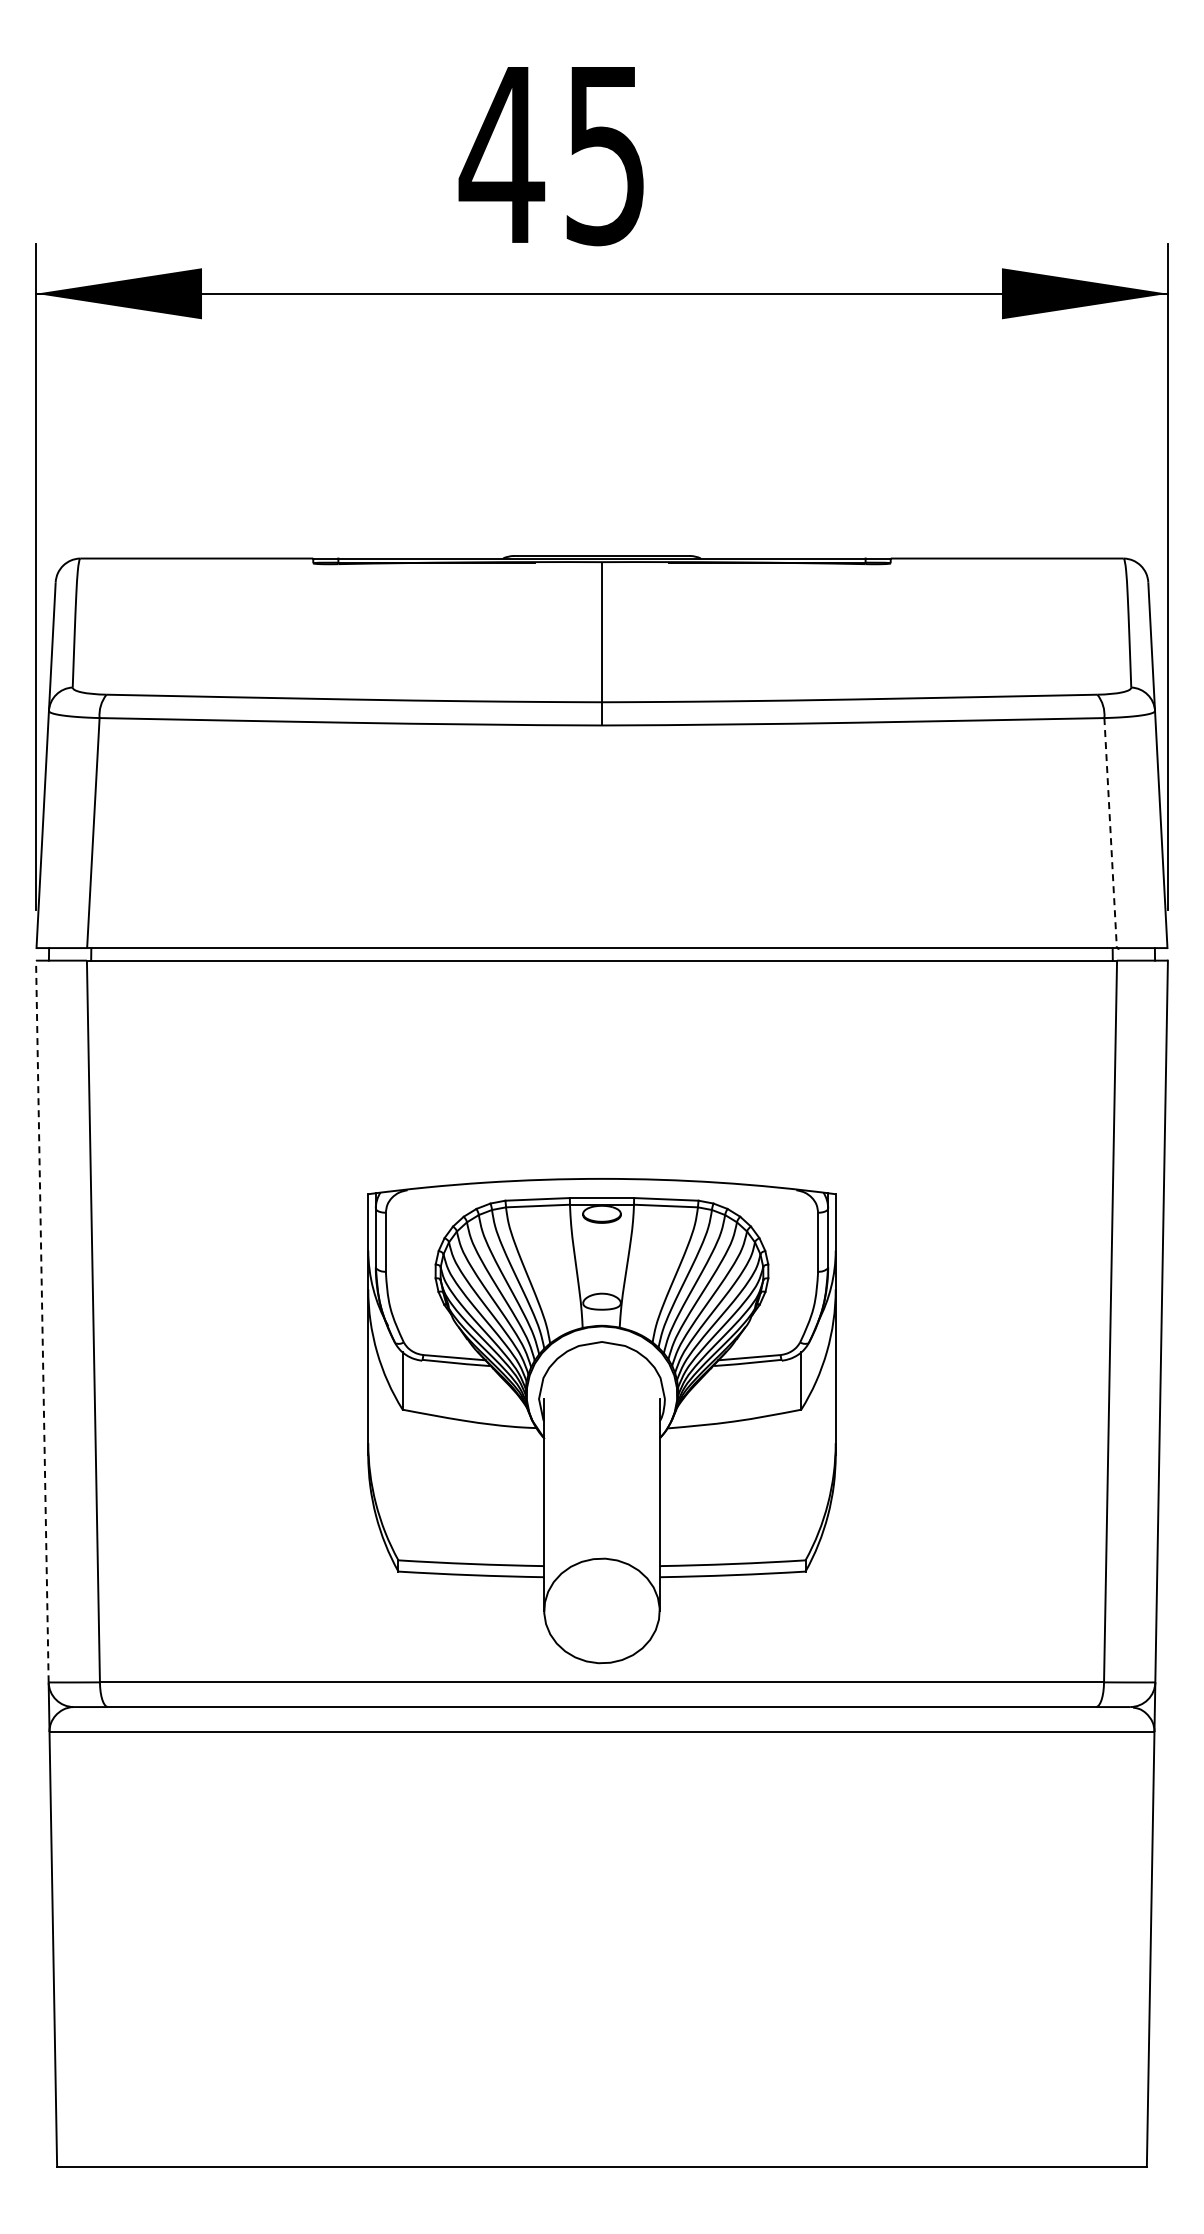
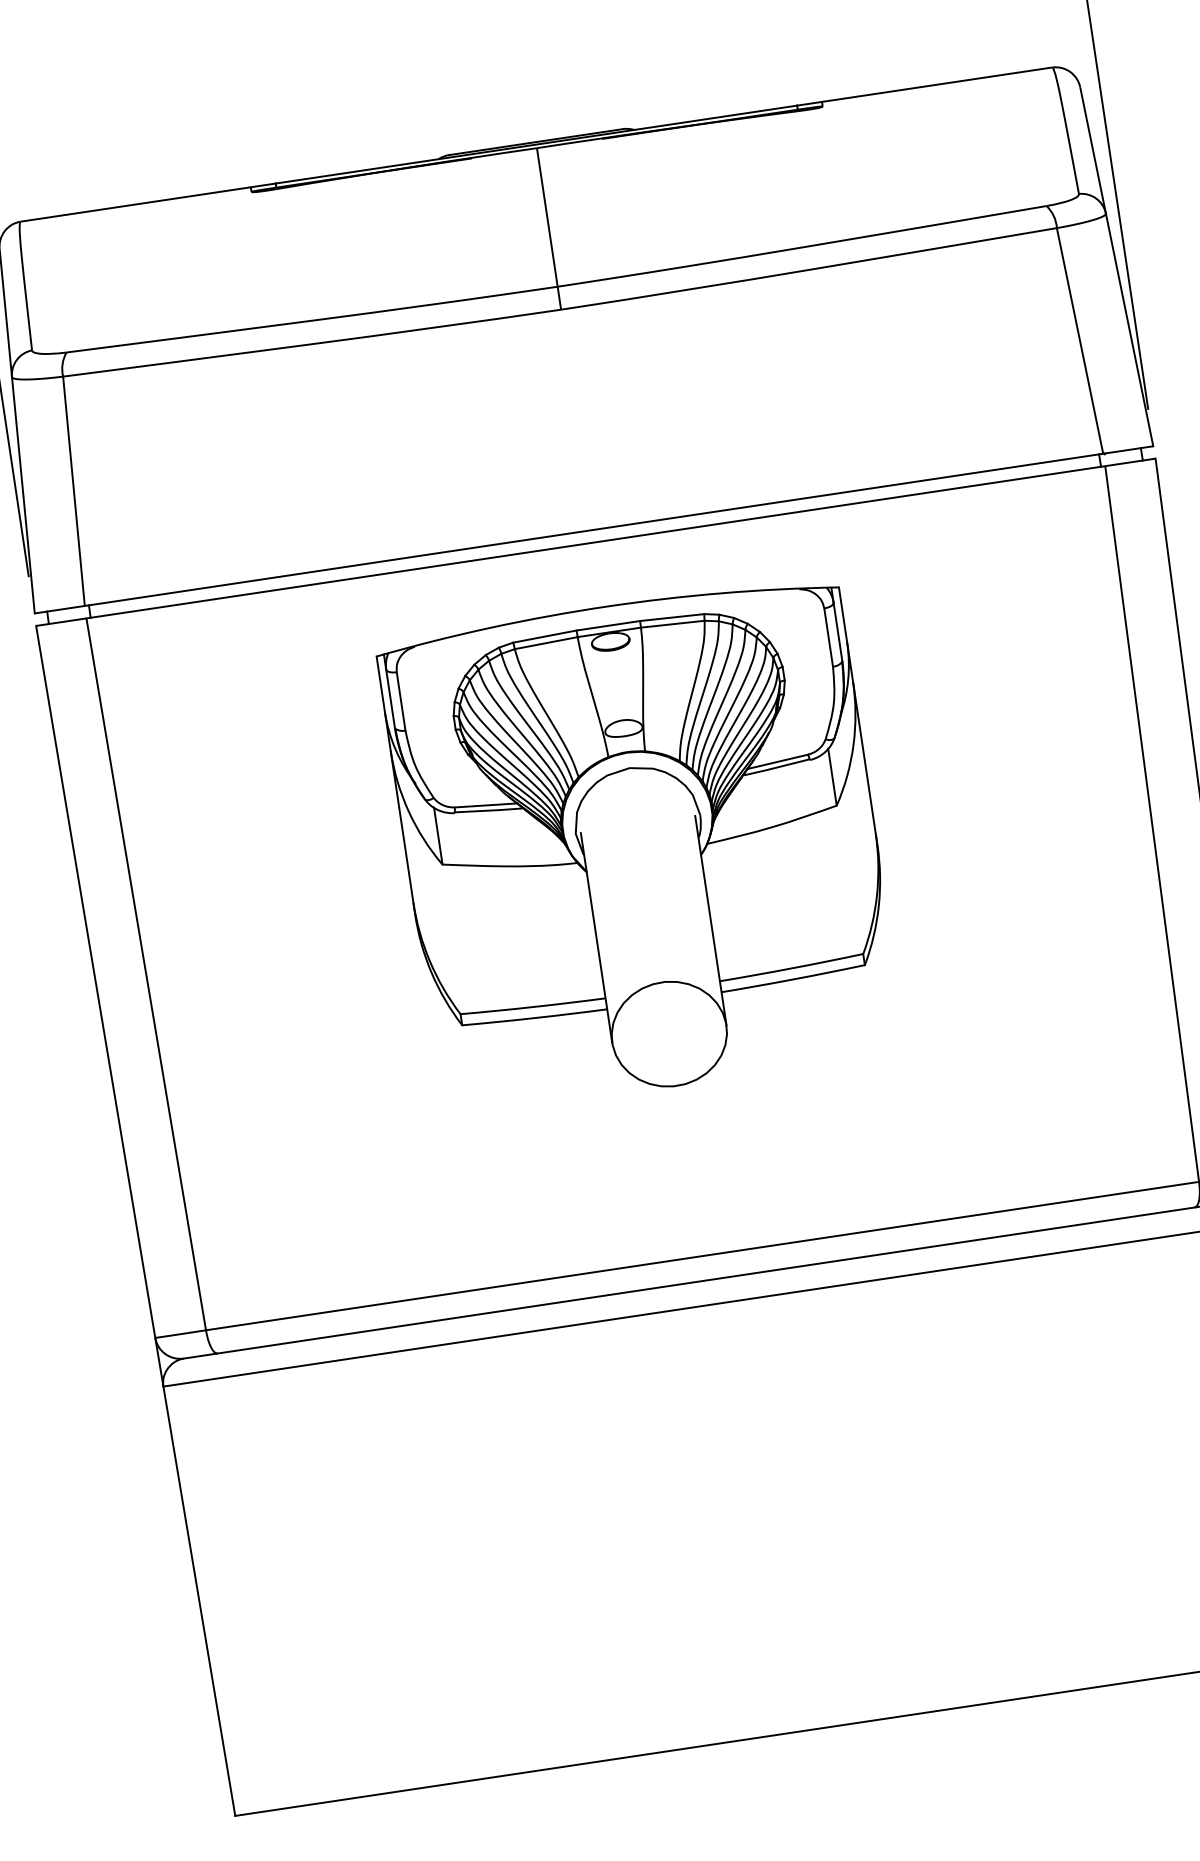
line: (1110, 834) -> (1080, 342), dashed -> solid
line: (42, 1321) -> (95, 981), dashed -> solid
part: (601, 1421) -> (640, 846), moved

